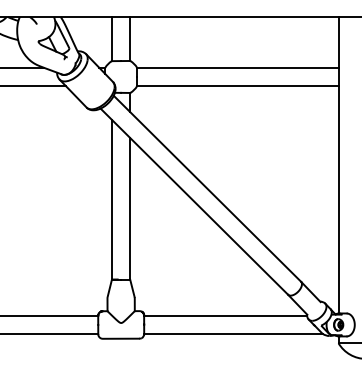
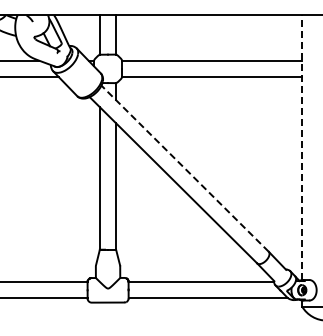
line: (338, 165) -> (302, 147), solid -> dashed
line: (207, 188) -> (185, 168), solid -> dashed

